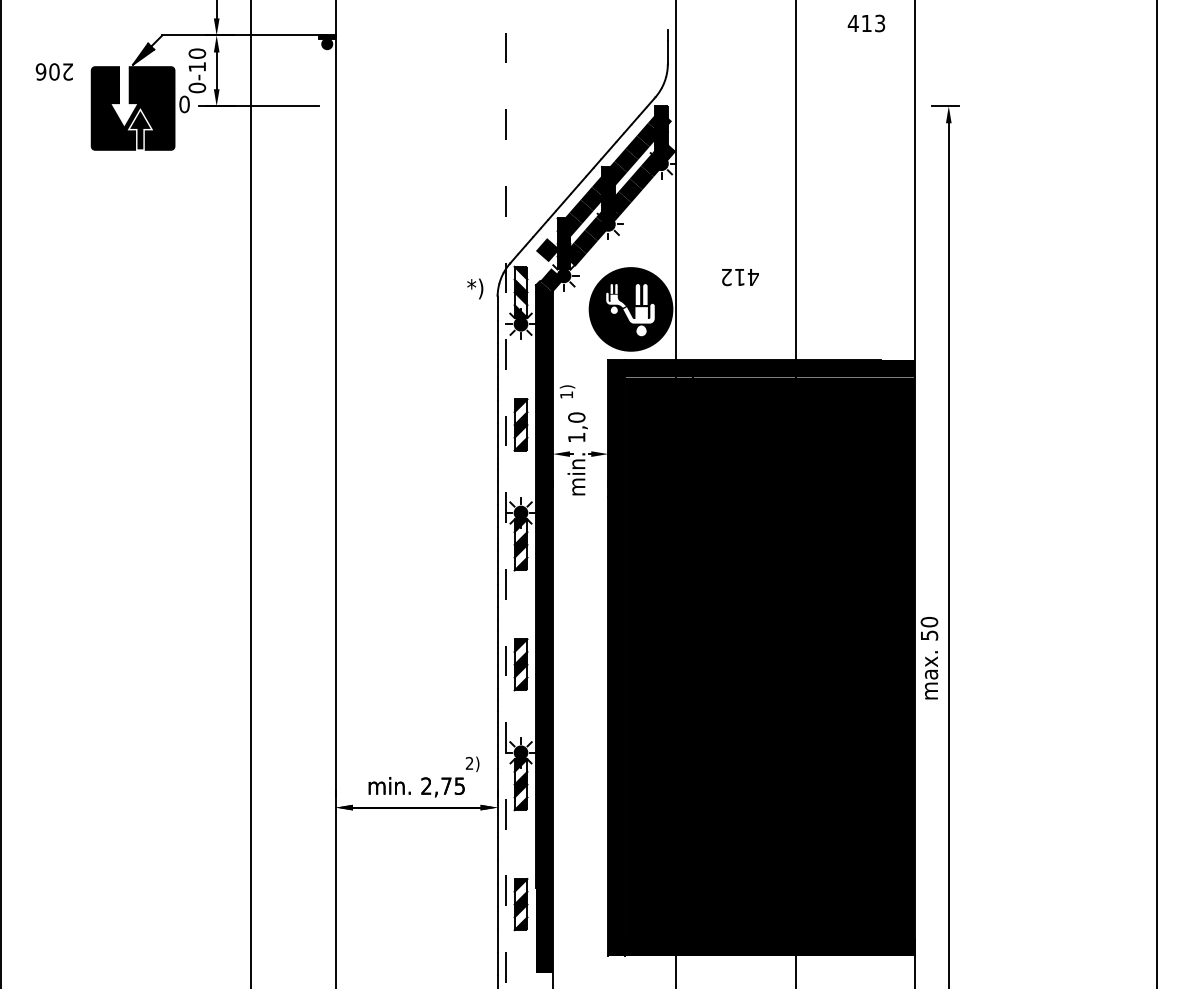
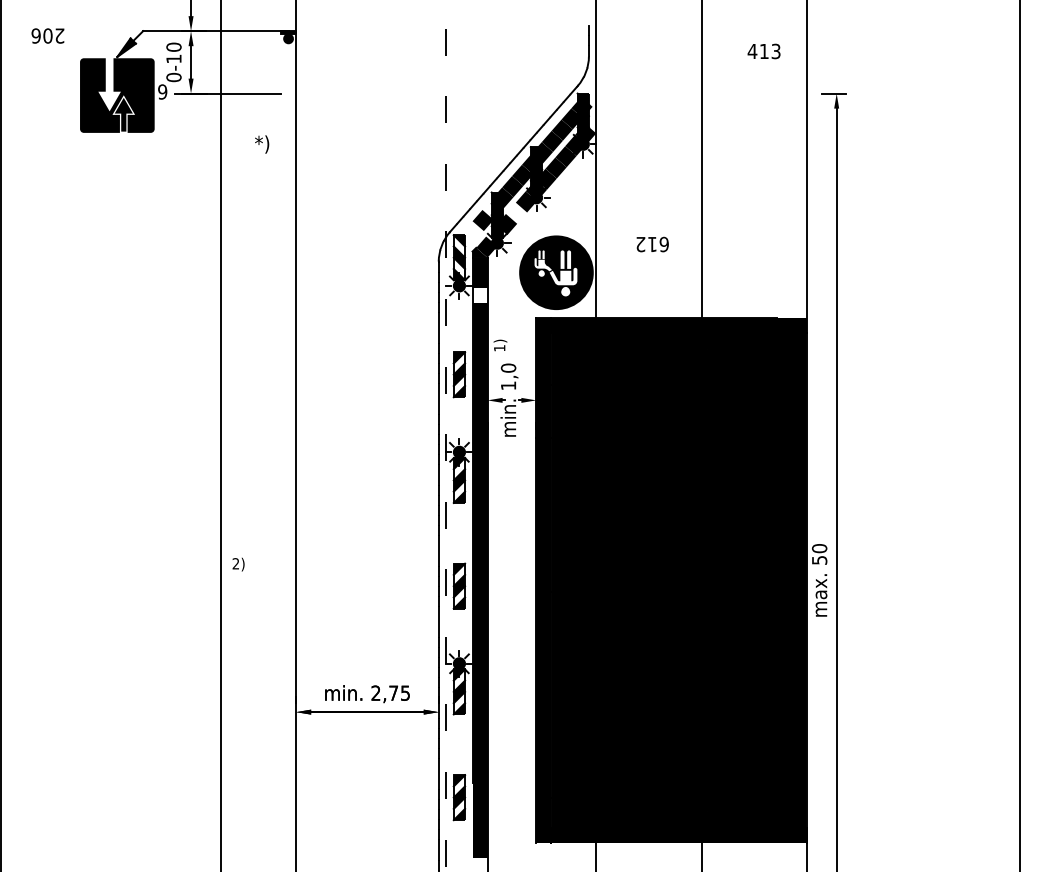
text: (866, 23) -> (764, 51), moved
text: (53, 71) -> (47, 35), moved
text: (184, 104) -> (162, 92), 0 -> 9
fill: (585, 241) -> (516, 212), removed
text: (752, 277) -> (663, 244), 412 -> 612
text: (475, 288) -> (262, 144), moved
fill: (543, 334) -> (479, 294), removed
text: (472, 764) -> (238, 564), moved

